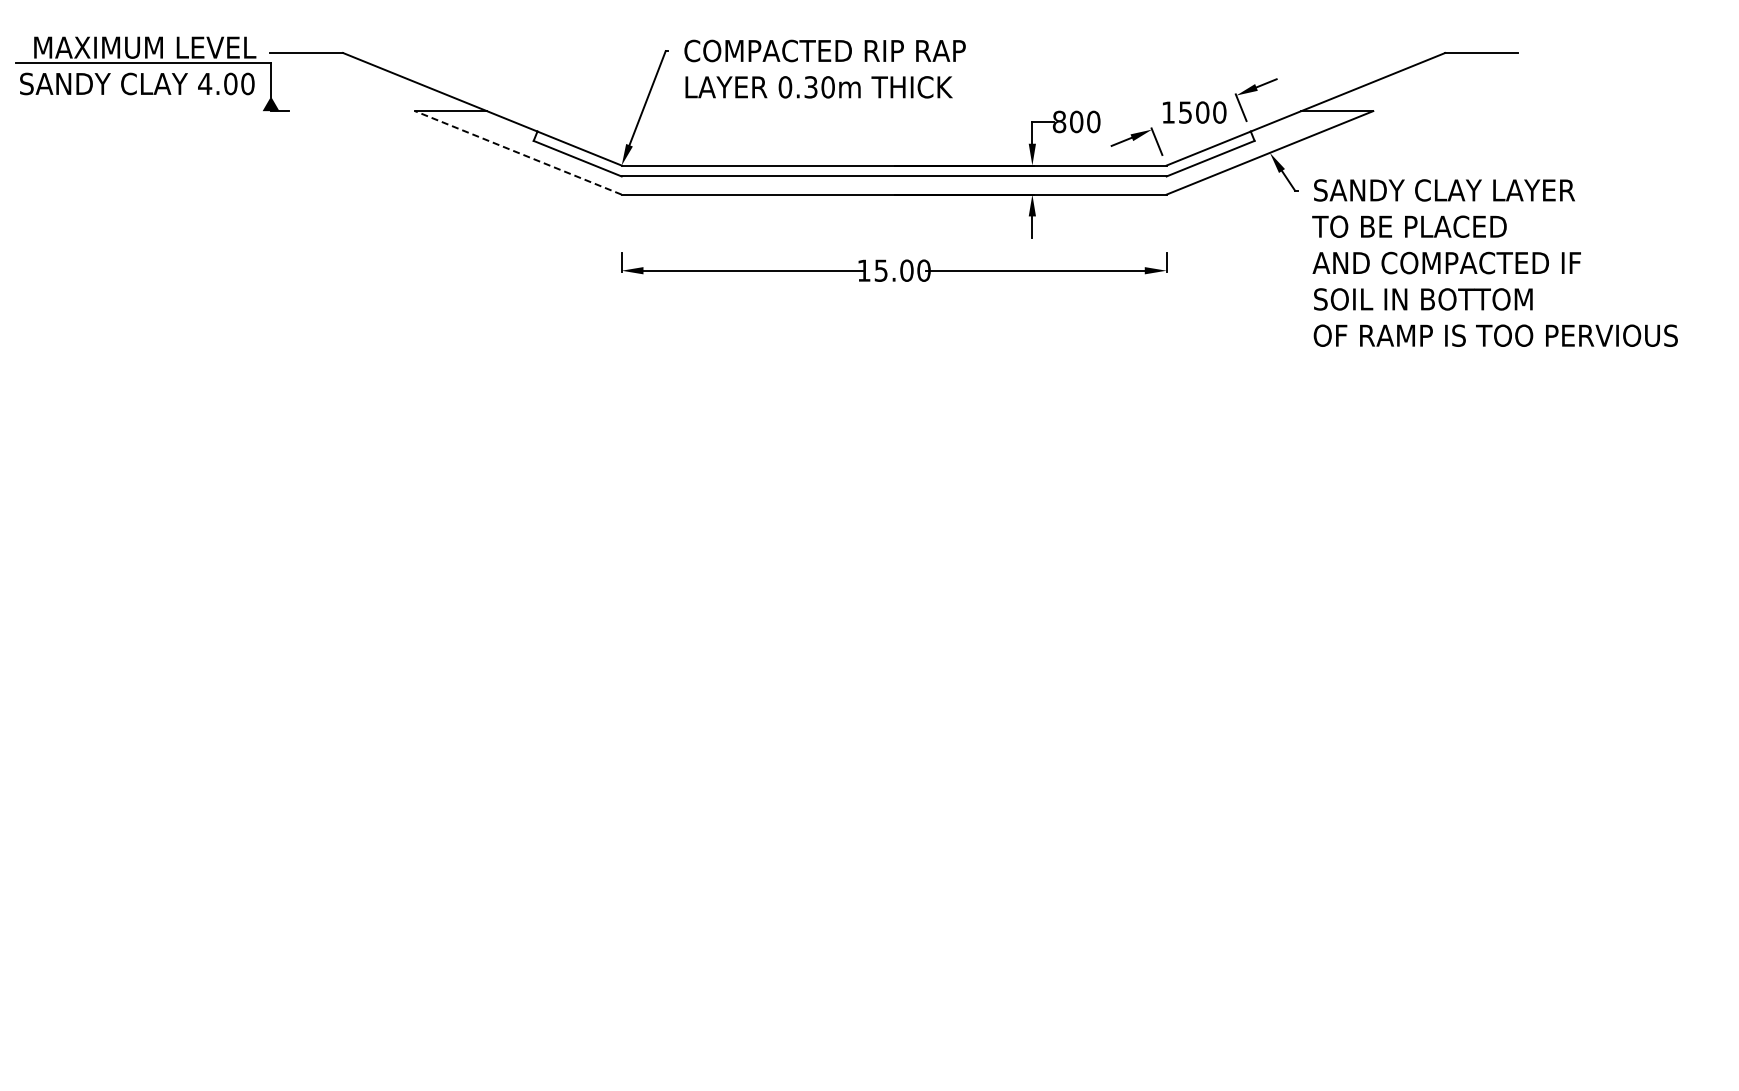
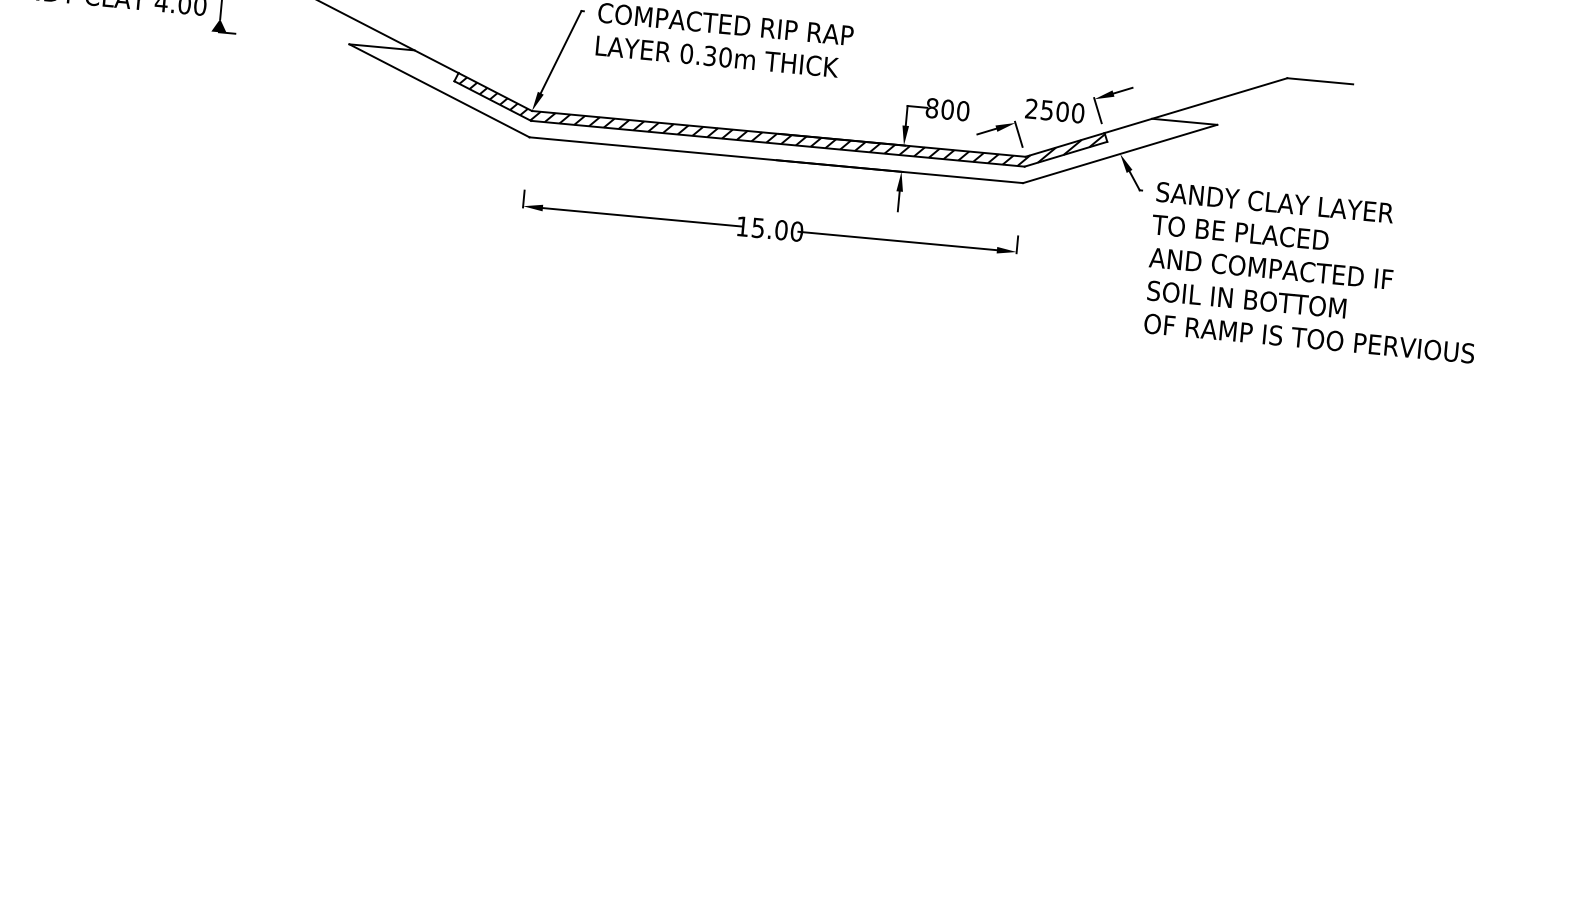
text: (1168, 112) -> (1031, 108), 1500 -> 2500
line: (517, 152) -> (438, 90), dashed -> solid
hatch: (895, 154) -> (780, 123), added

